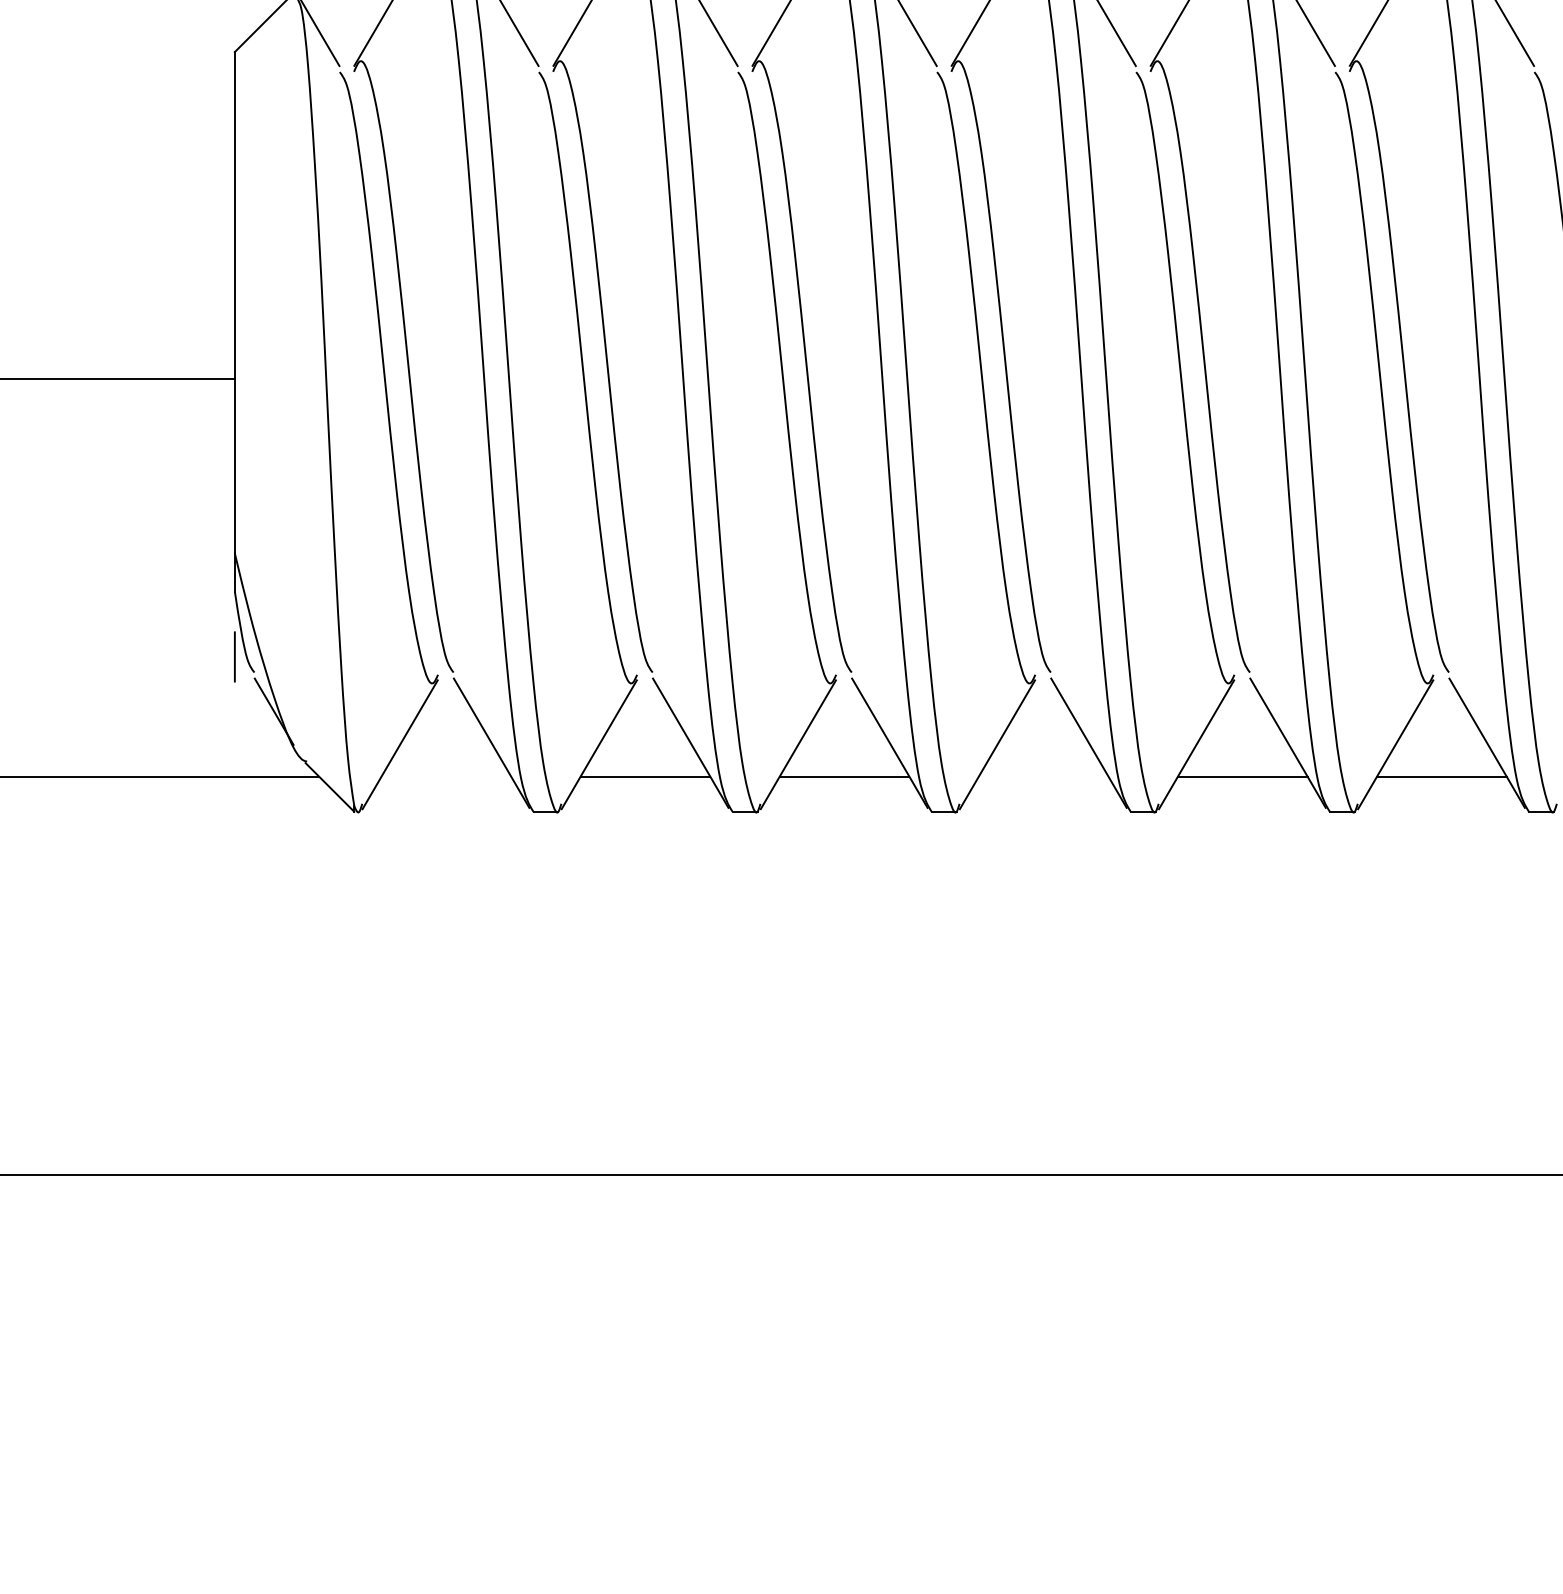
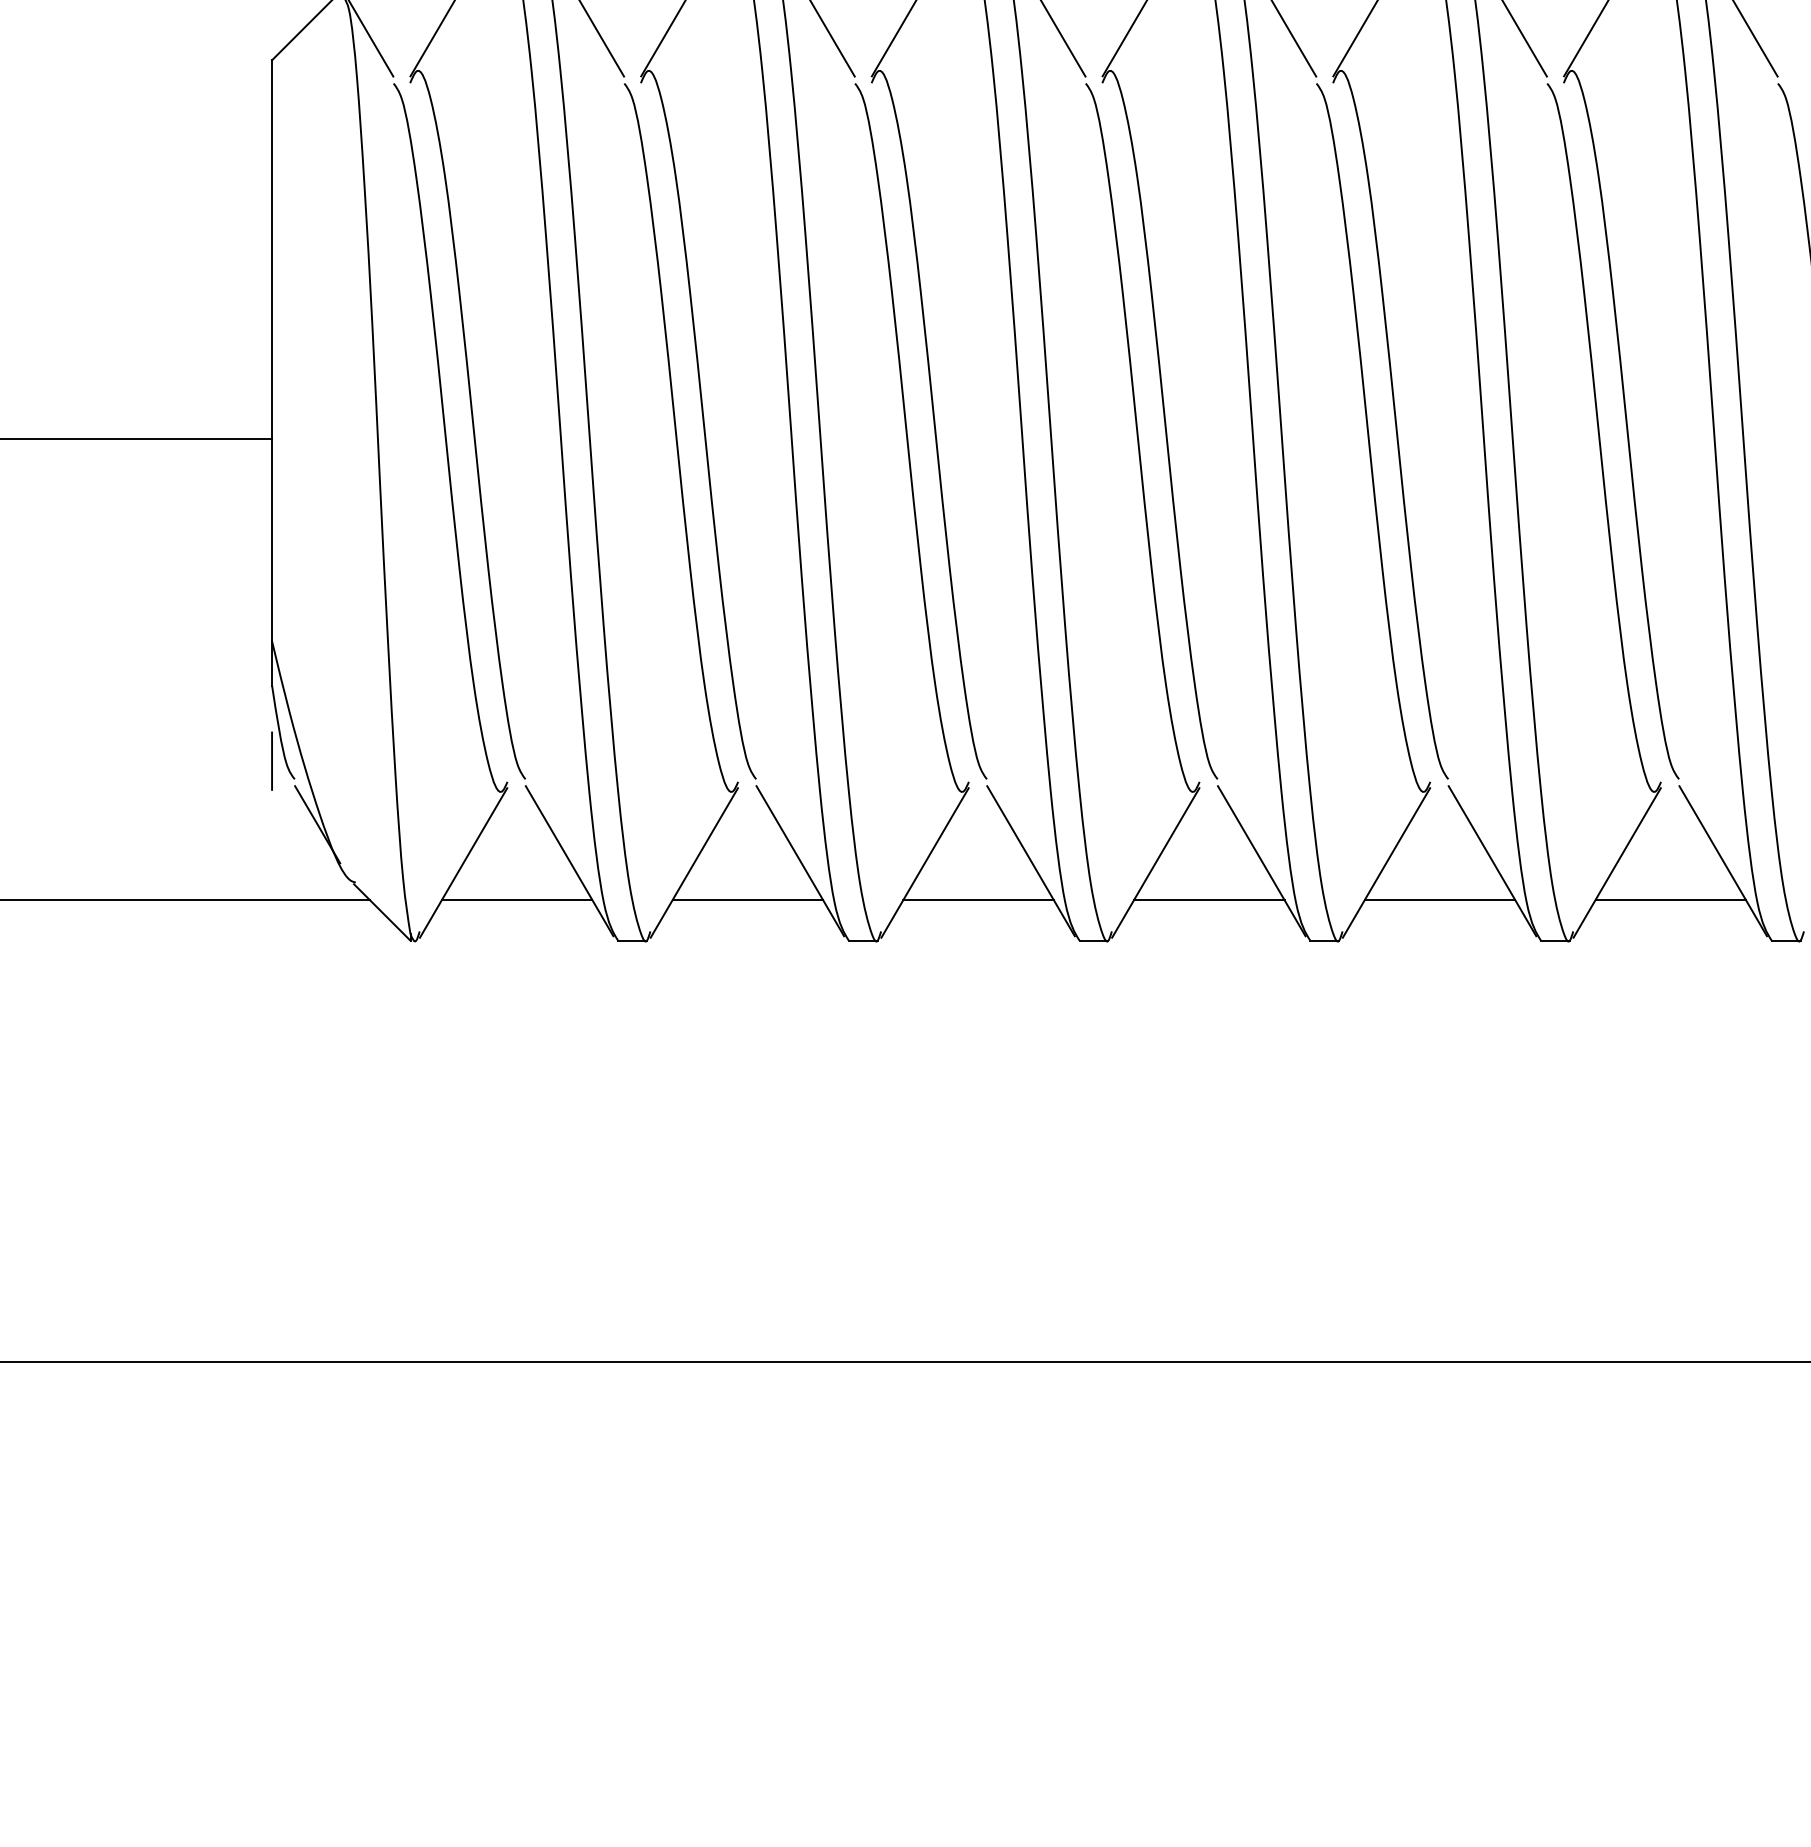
line: (446, 776) -> (517, 899), added
line: (1043, 776) -> (1209, 899), added

